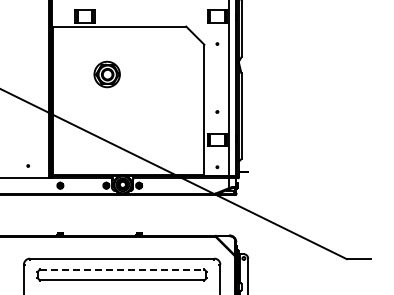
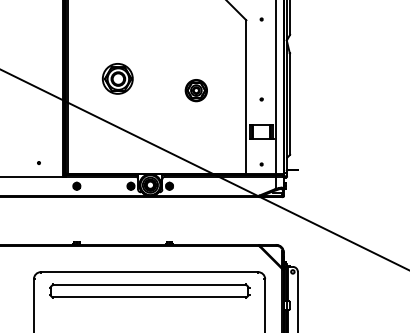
part: (106, 74) -> (116, 78), moved
part: (161, 104) -> (195, 90), added
line: (122, 269) -> (149, 284), dashed -> solid

